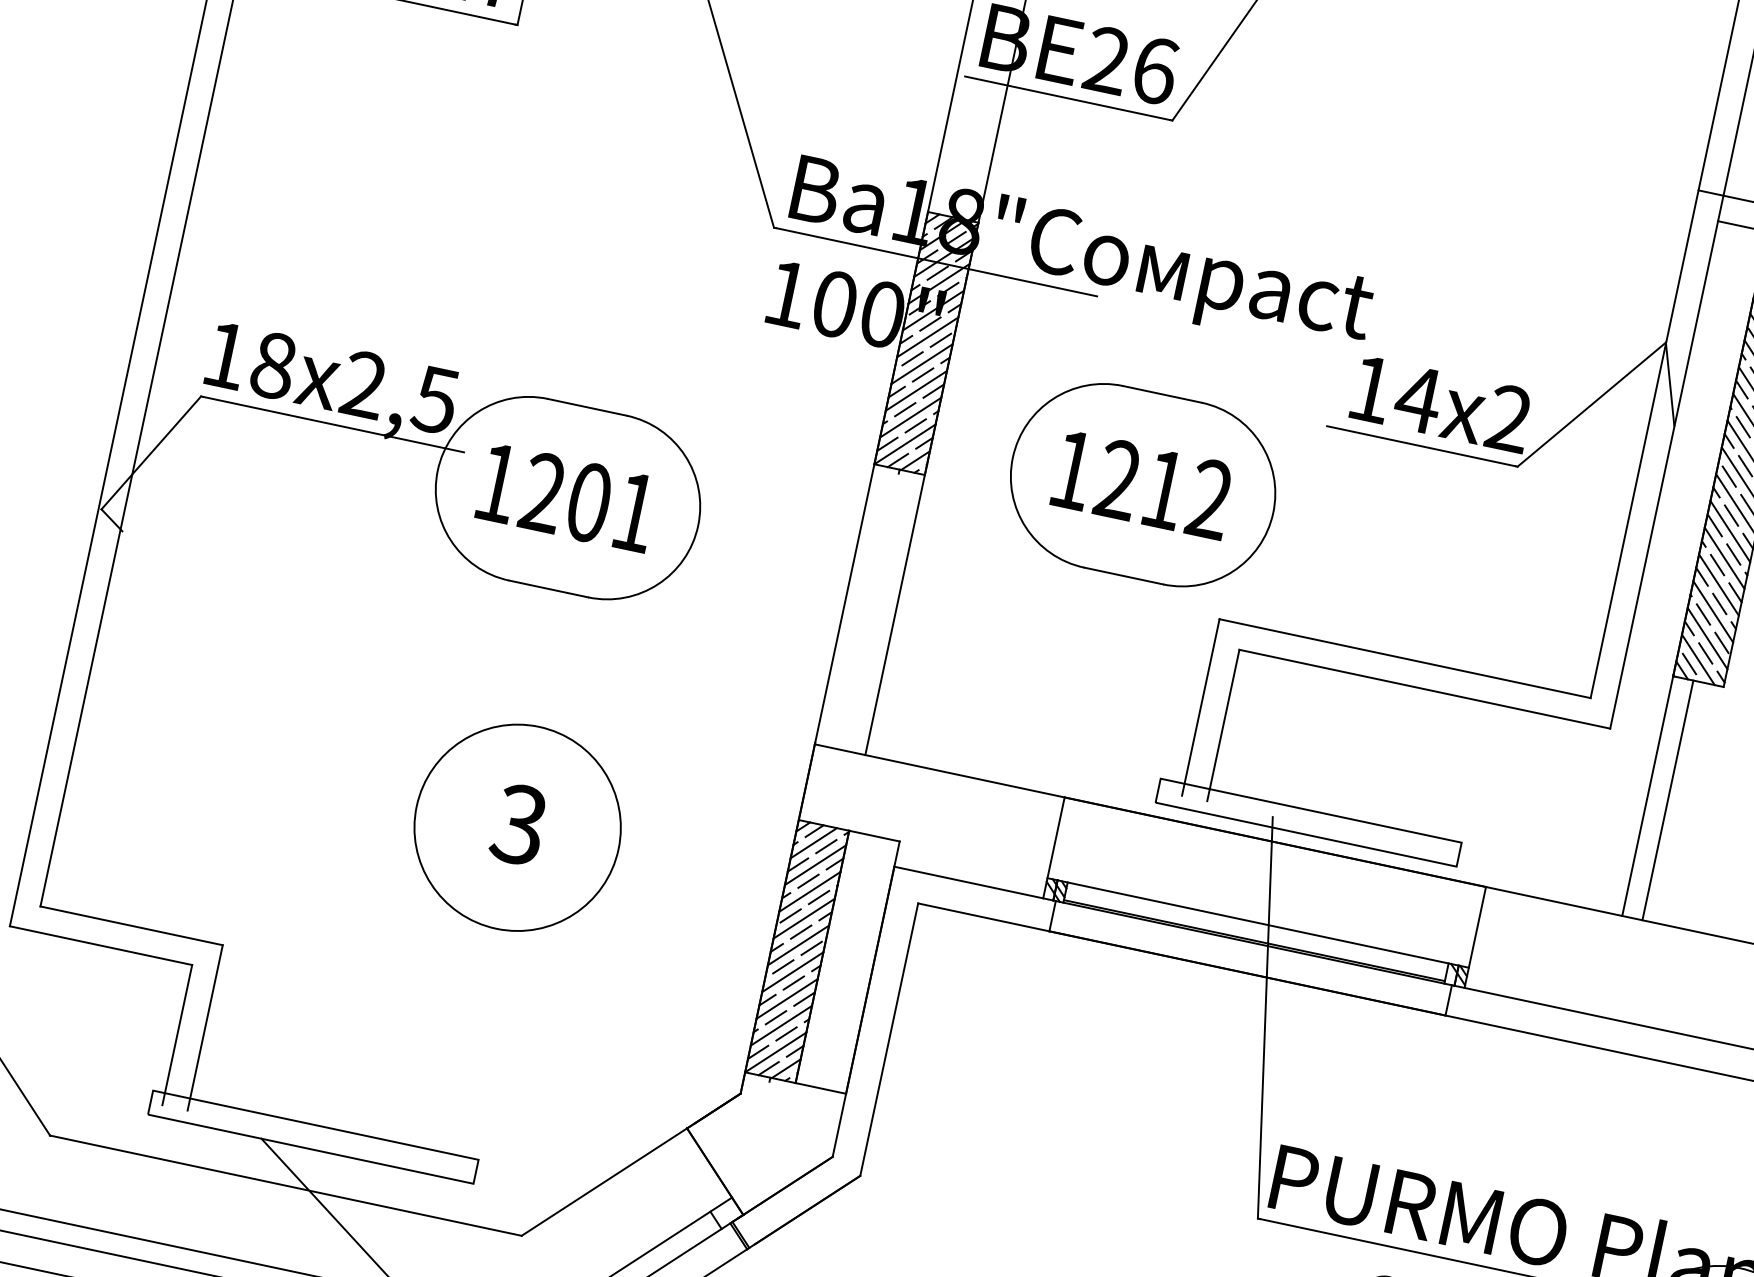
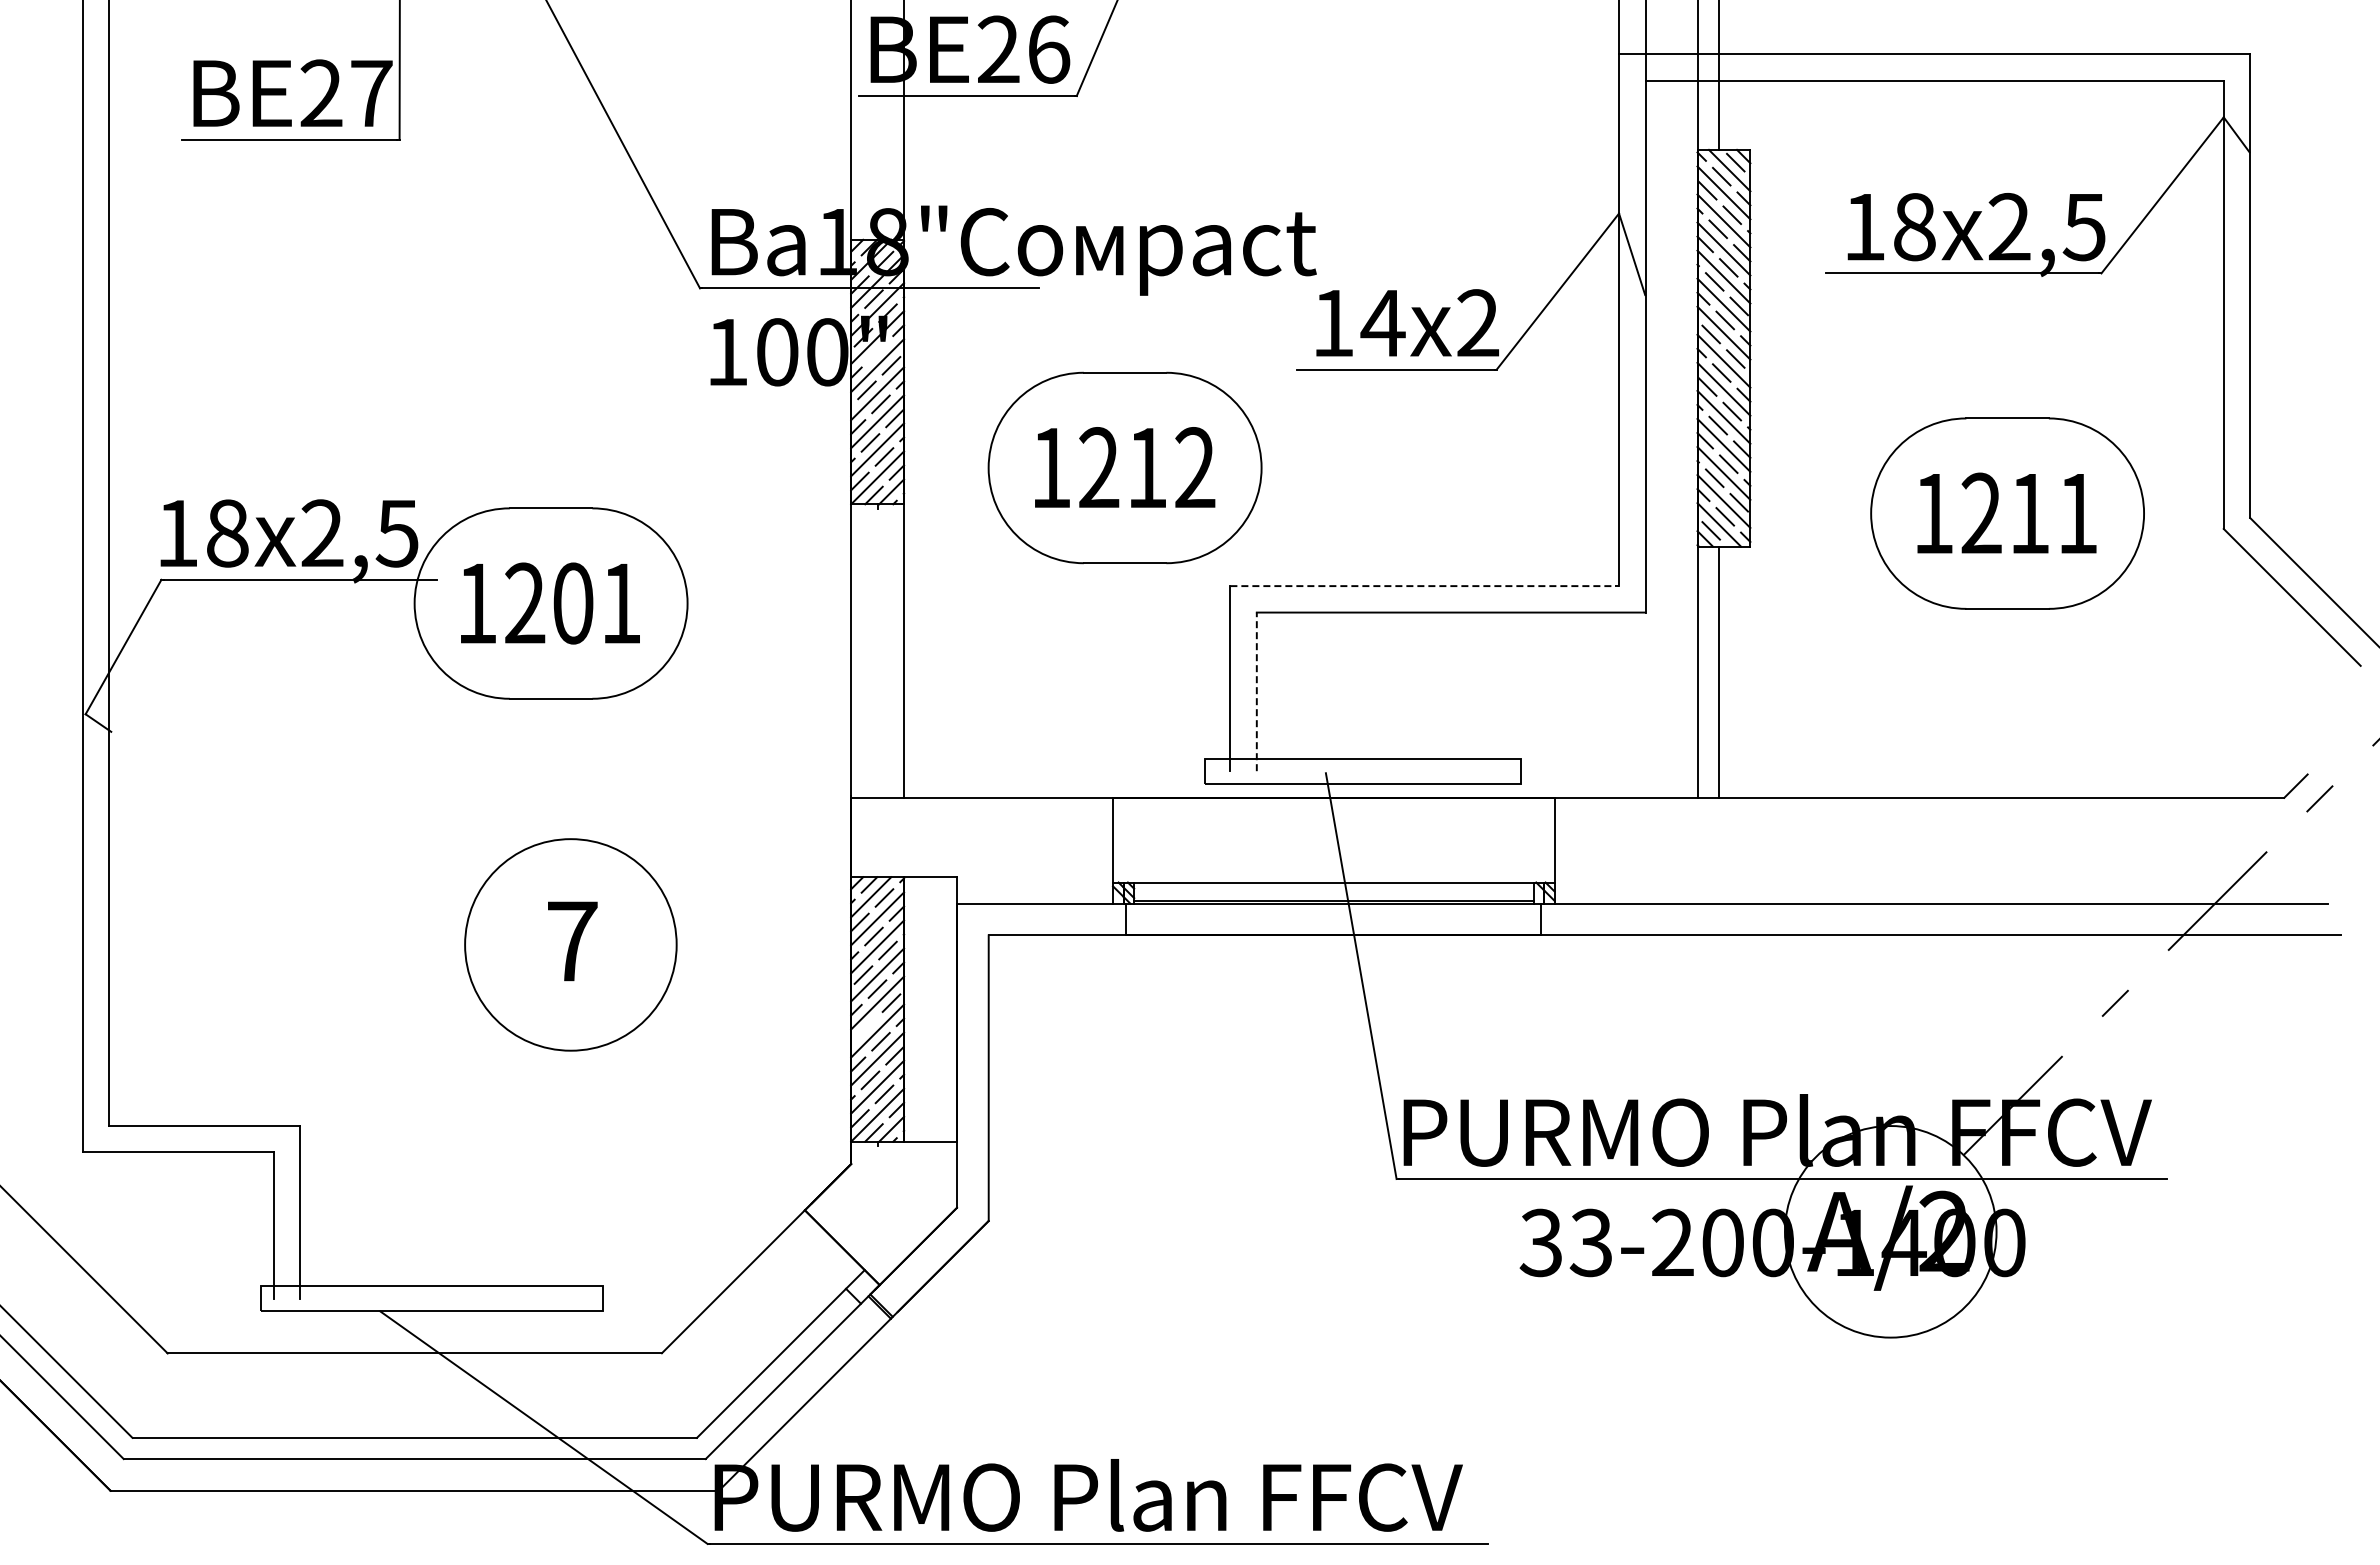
line: (930, 323) -> (877, 351), removed
line: (1405, 659) -> (1425, 586), solid -> dashed
line: (1223, 725) -> (1256, 691), solid -> dashed
text: (518, 824) -> (571, 941), 3 -> 7
line: (782, 966) -> (866, 1027), removed

